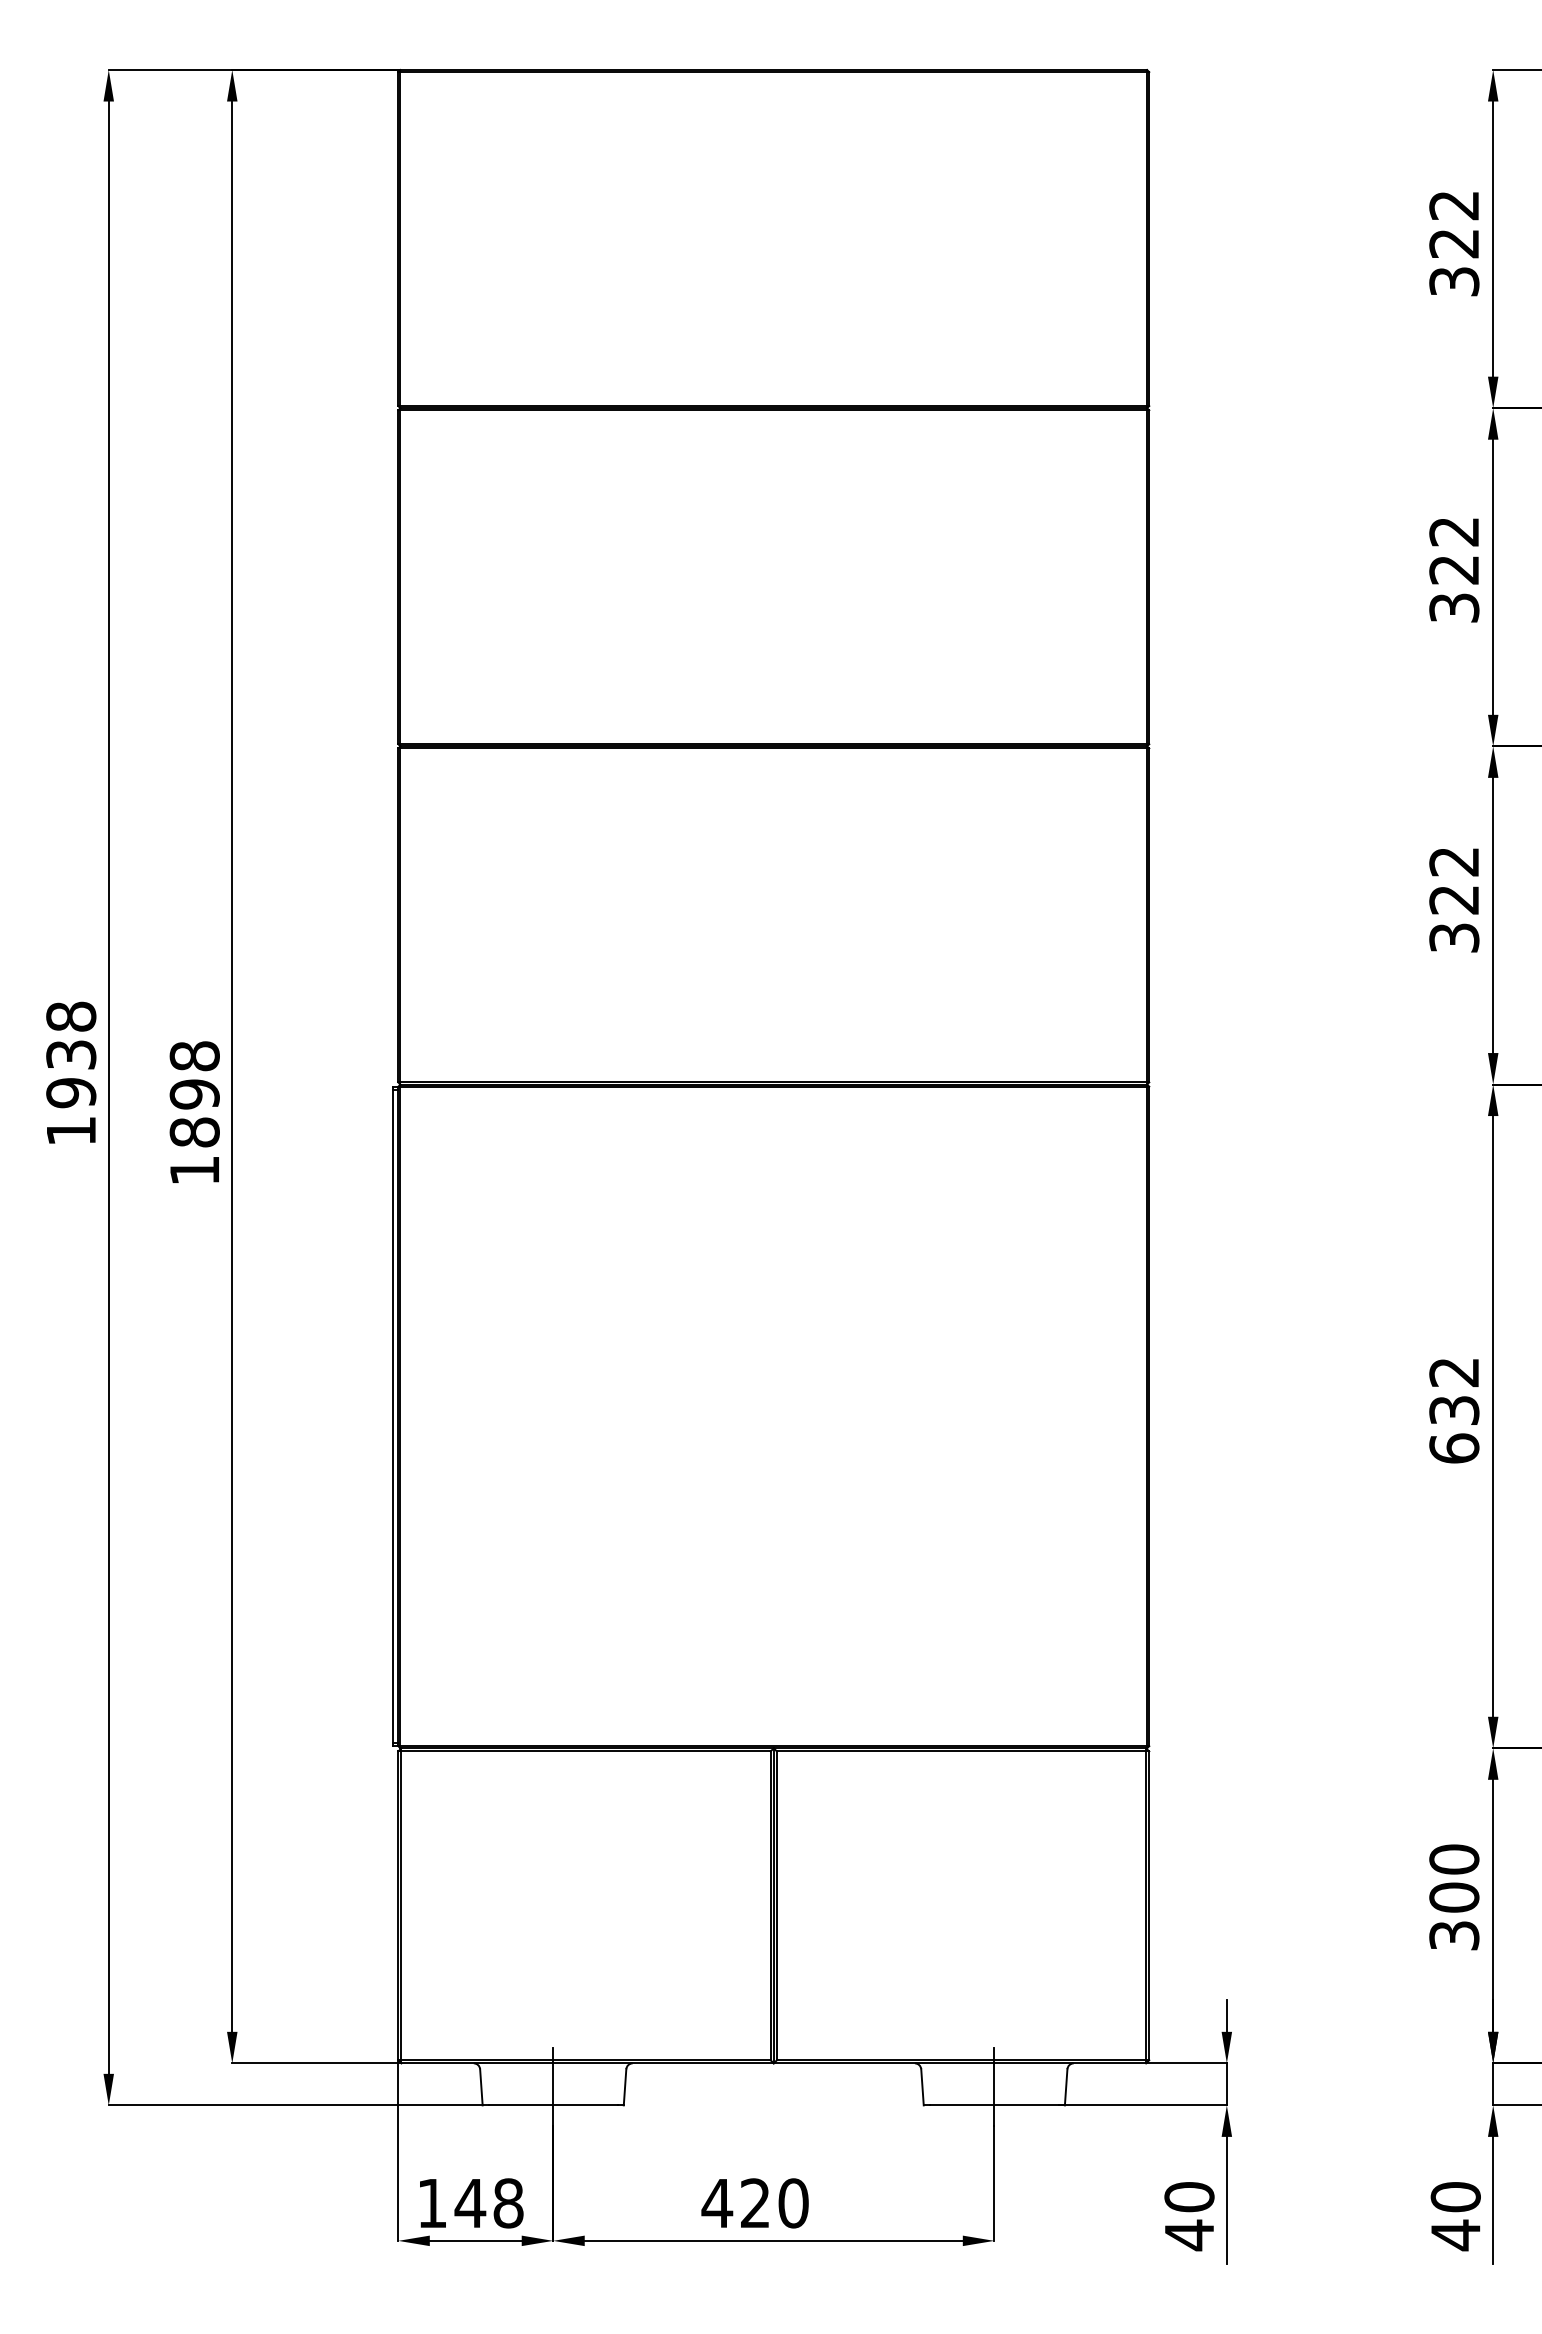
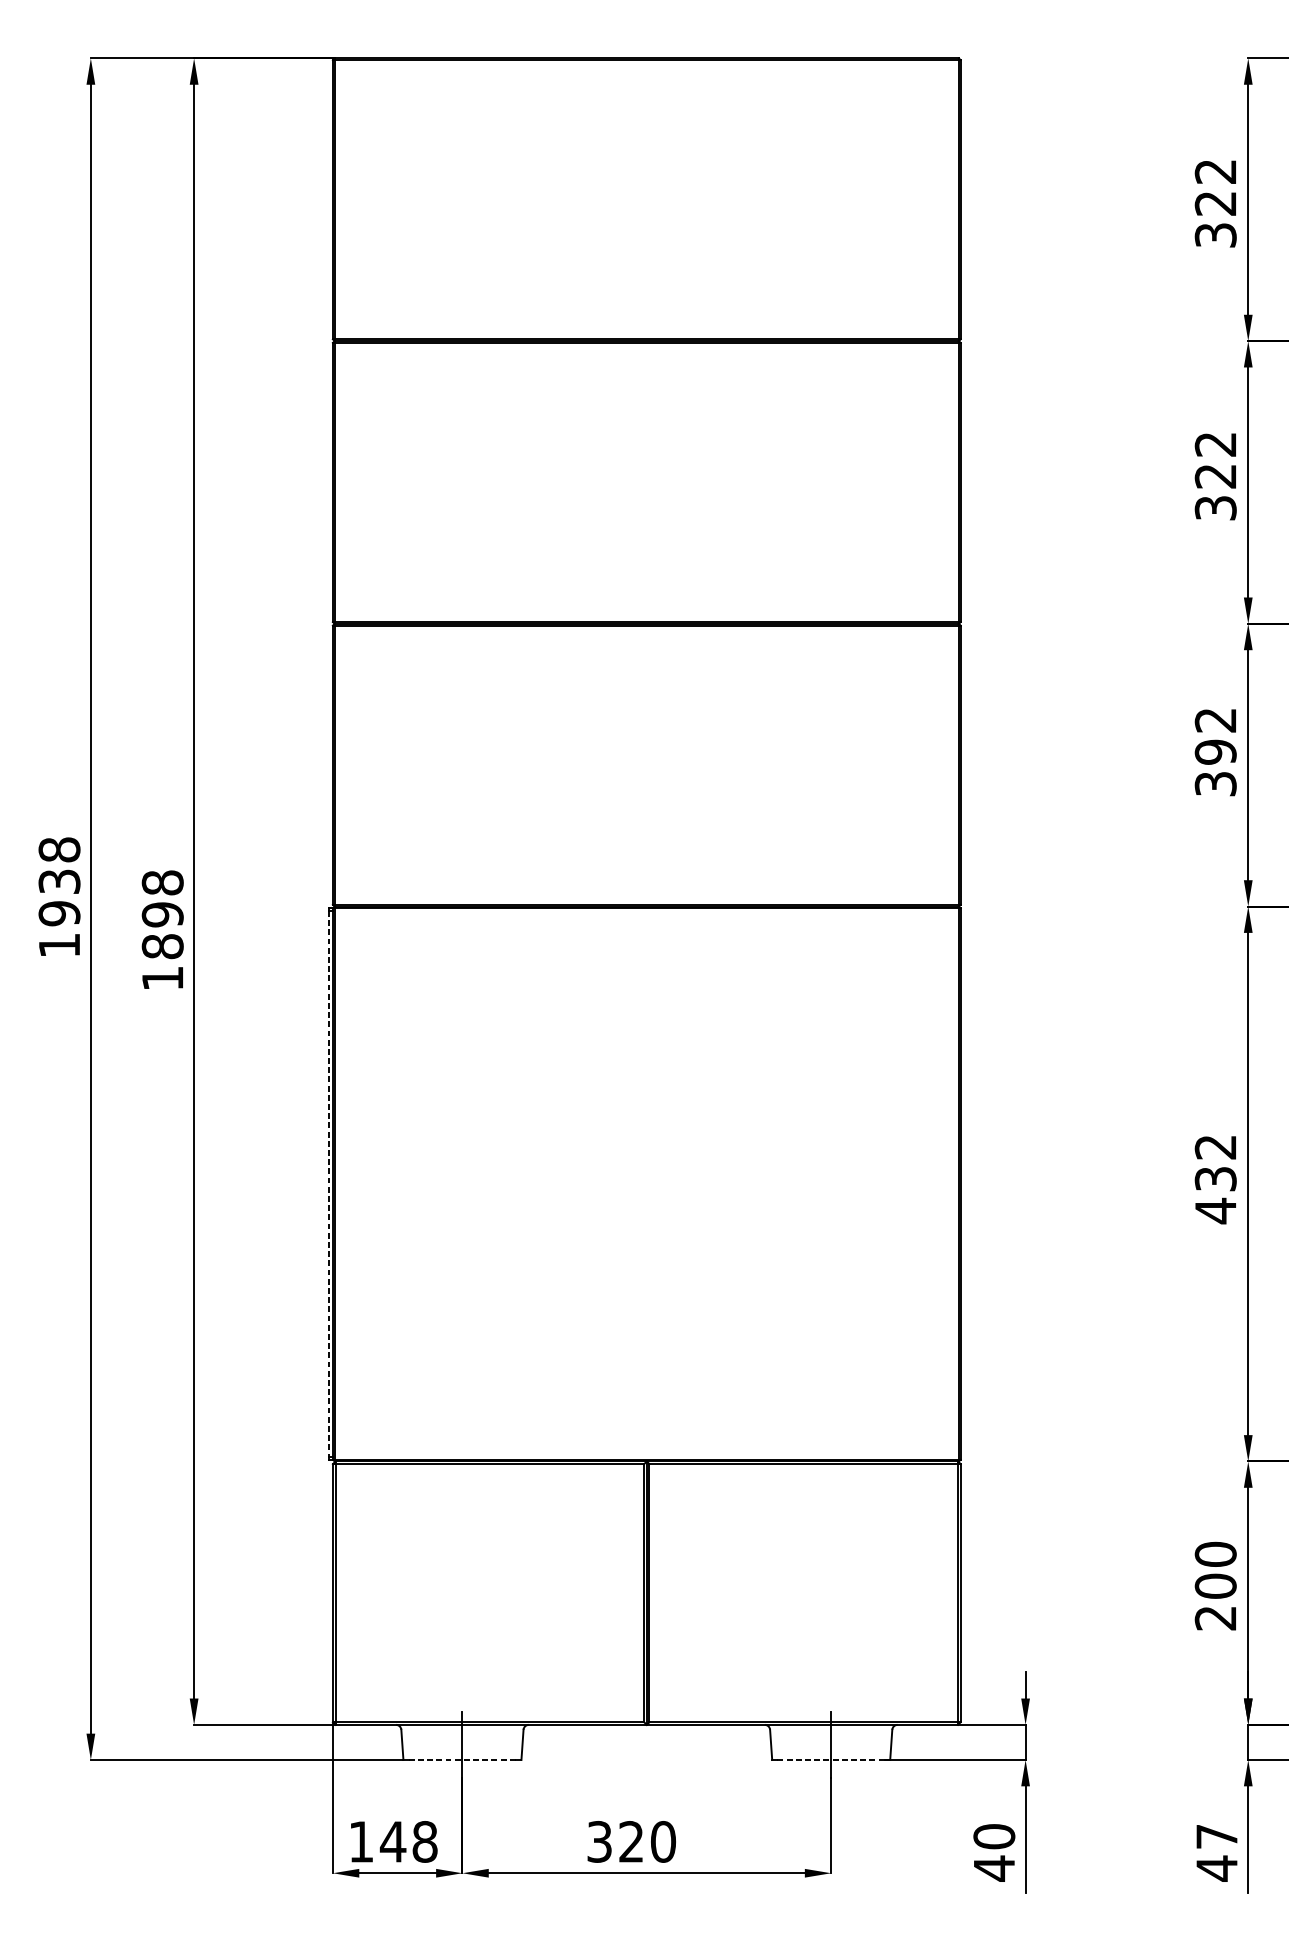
text: (1454, 900) -> (1215, 752), 322 -> 392
line: (393, 1416) -> (328, 1184), solid -> dashed
text: (1454, 1448) -> (1215, 1210), 632 -> 432
text: (1454, 1935) -> (1215, 1617), 300 -> 200
line: (553, 2105) -> (462, 1760), solid -> dashed
line: (994, 2105) -> (831, 1760), solid -> dashed
text: (1455, 2197) -> (1216, 1836), 40 -> 47
text: (717, 2203) -> (599, 1842), 420 -> 320

